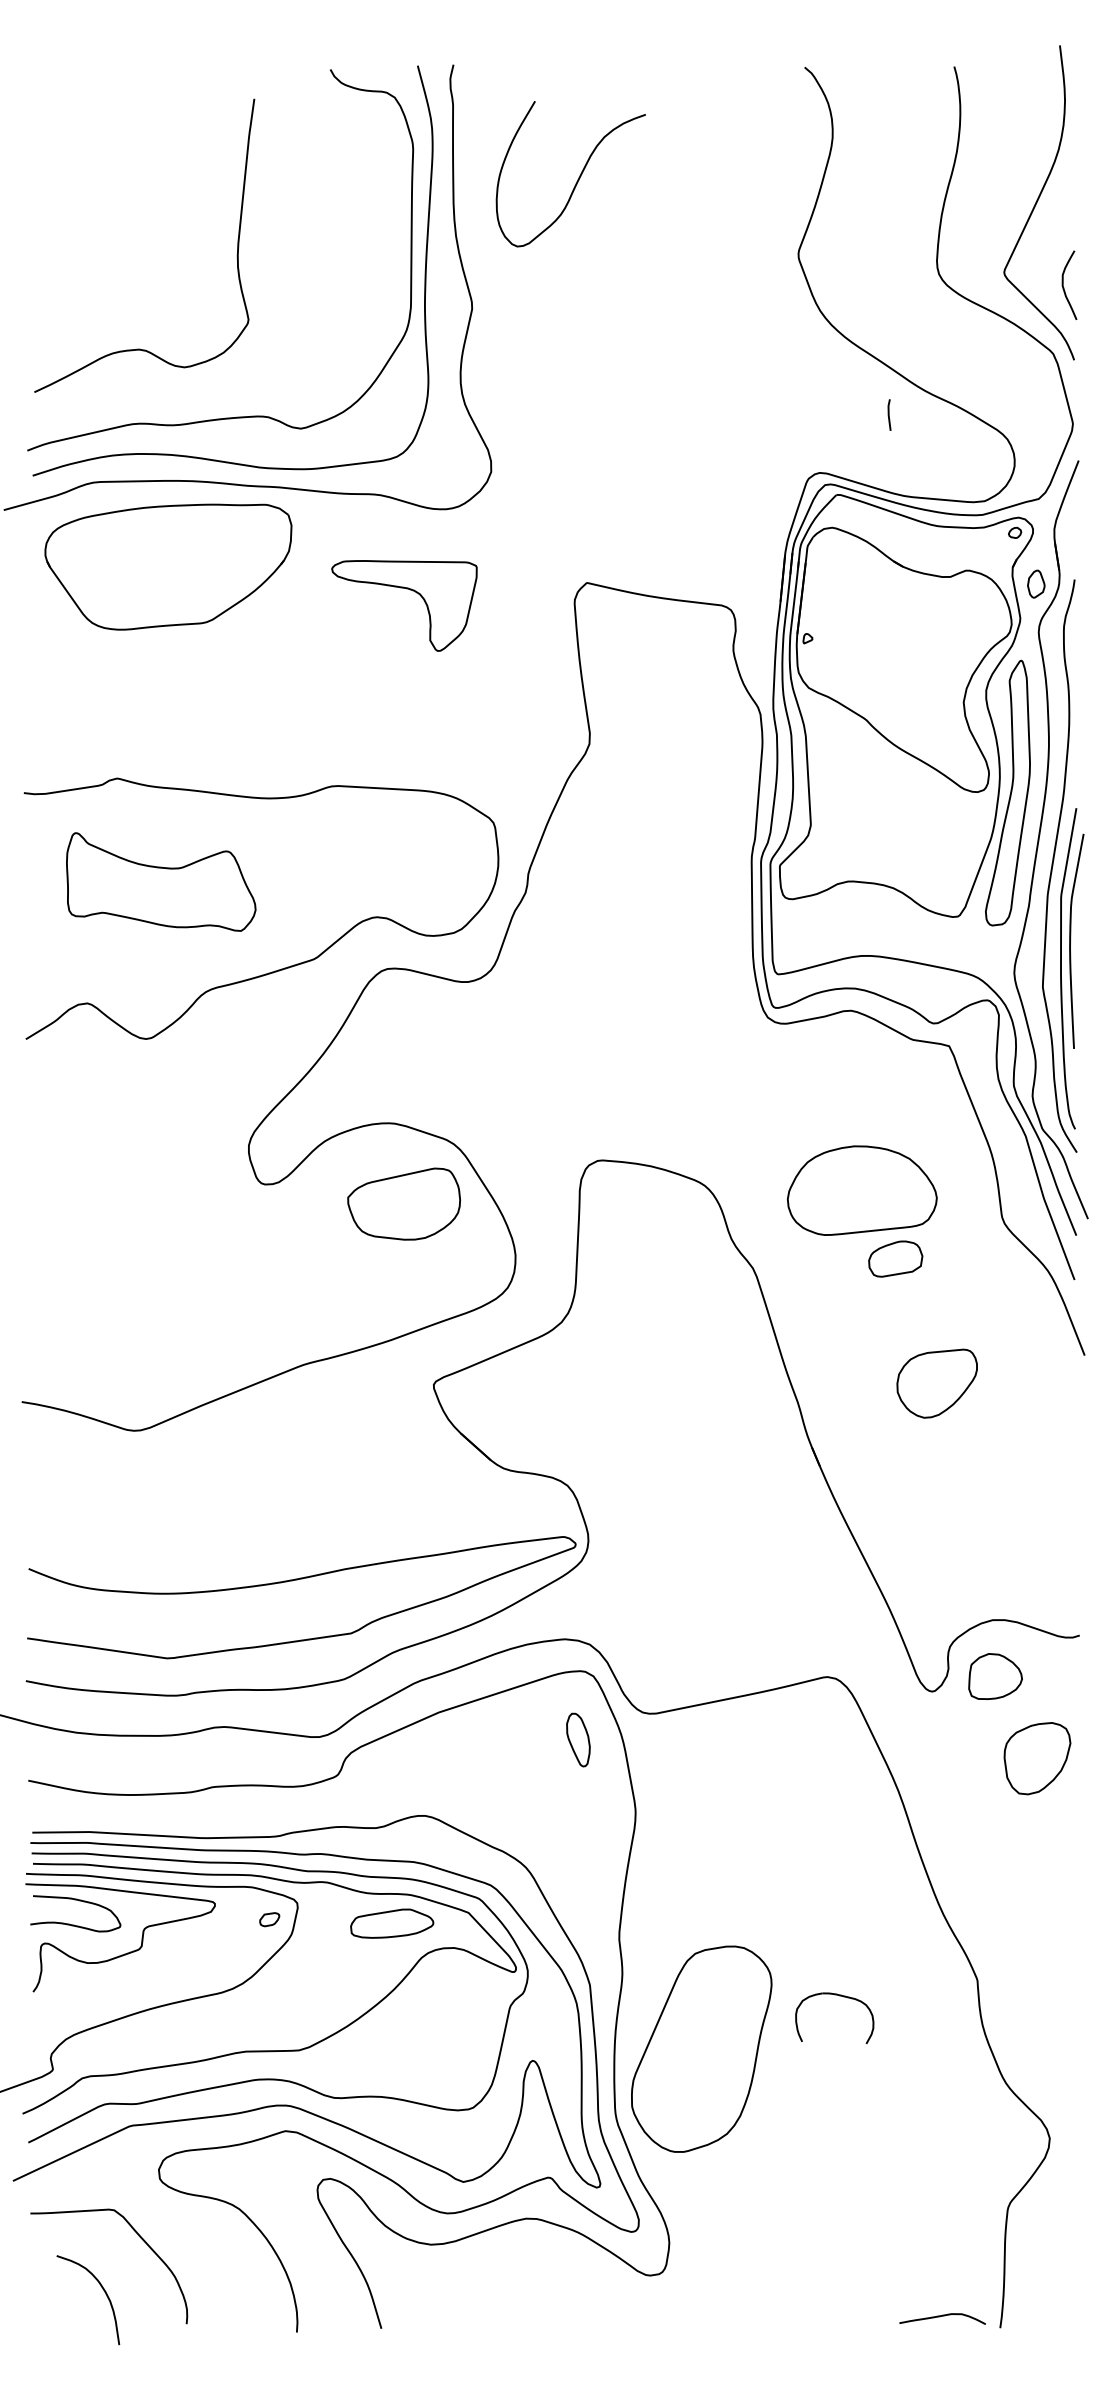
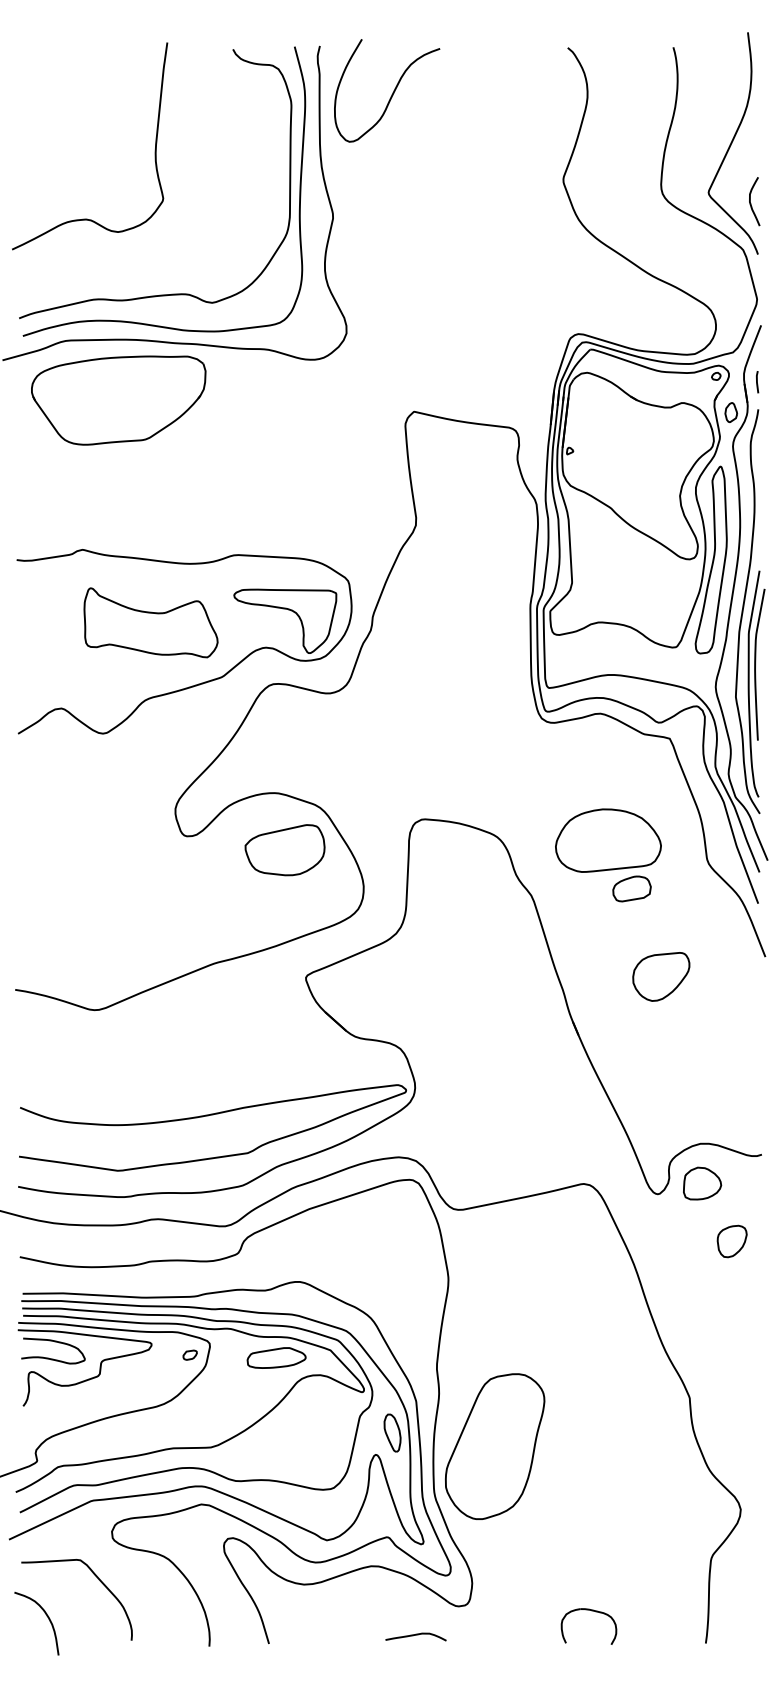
curve: (578, 177) -> (392, 93), moved
curve: (236, 254) -> (154, 152), moved
line: (889, 414) -> (757, 381), moved
part: (406, 589) -> (286, 609), moved
part: (161, 881) -> (151, 622), moved
part: (578, 1739) -> (392, 1432), moved
part: (1037, 1758) -> (732, 1241), size x0.62
part: (839, 1996) -> (592, 1611), moved
curve: (102, 2289) -> (46, 1616), moved
curve: (942, 2316) -> (415, 1635), moved

